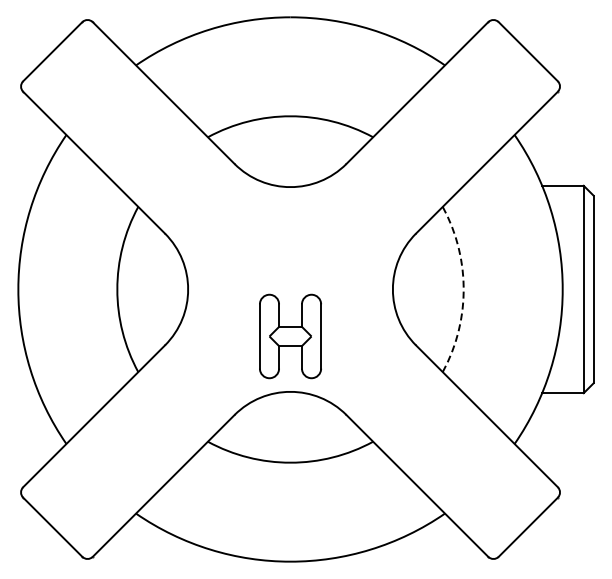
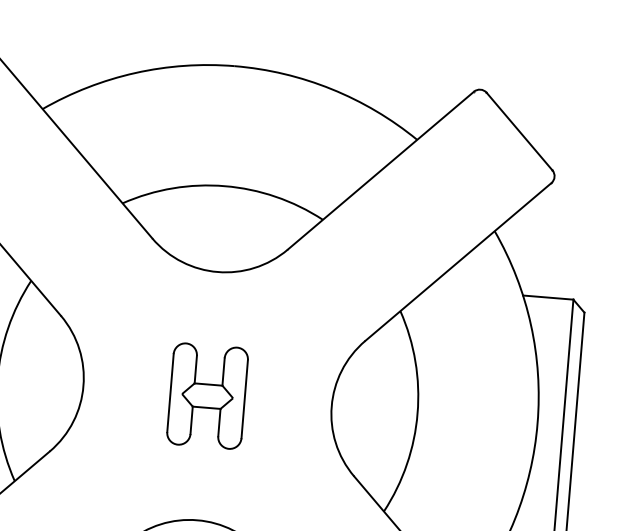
arc: (463, 289) -> (417, 413), dashed -> solid
part: (290, 336) -> (207, 396), moved

